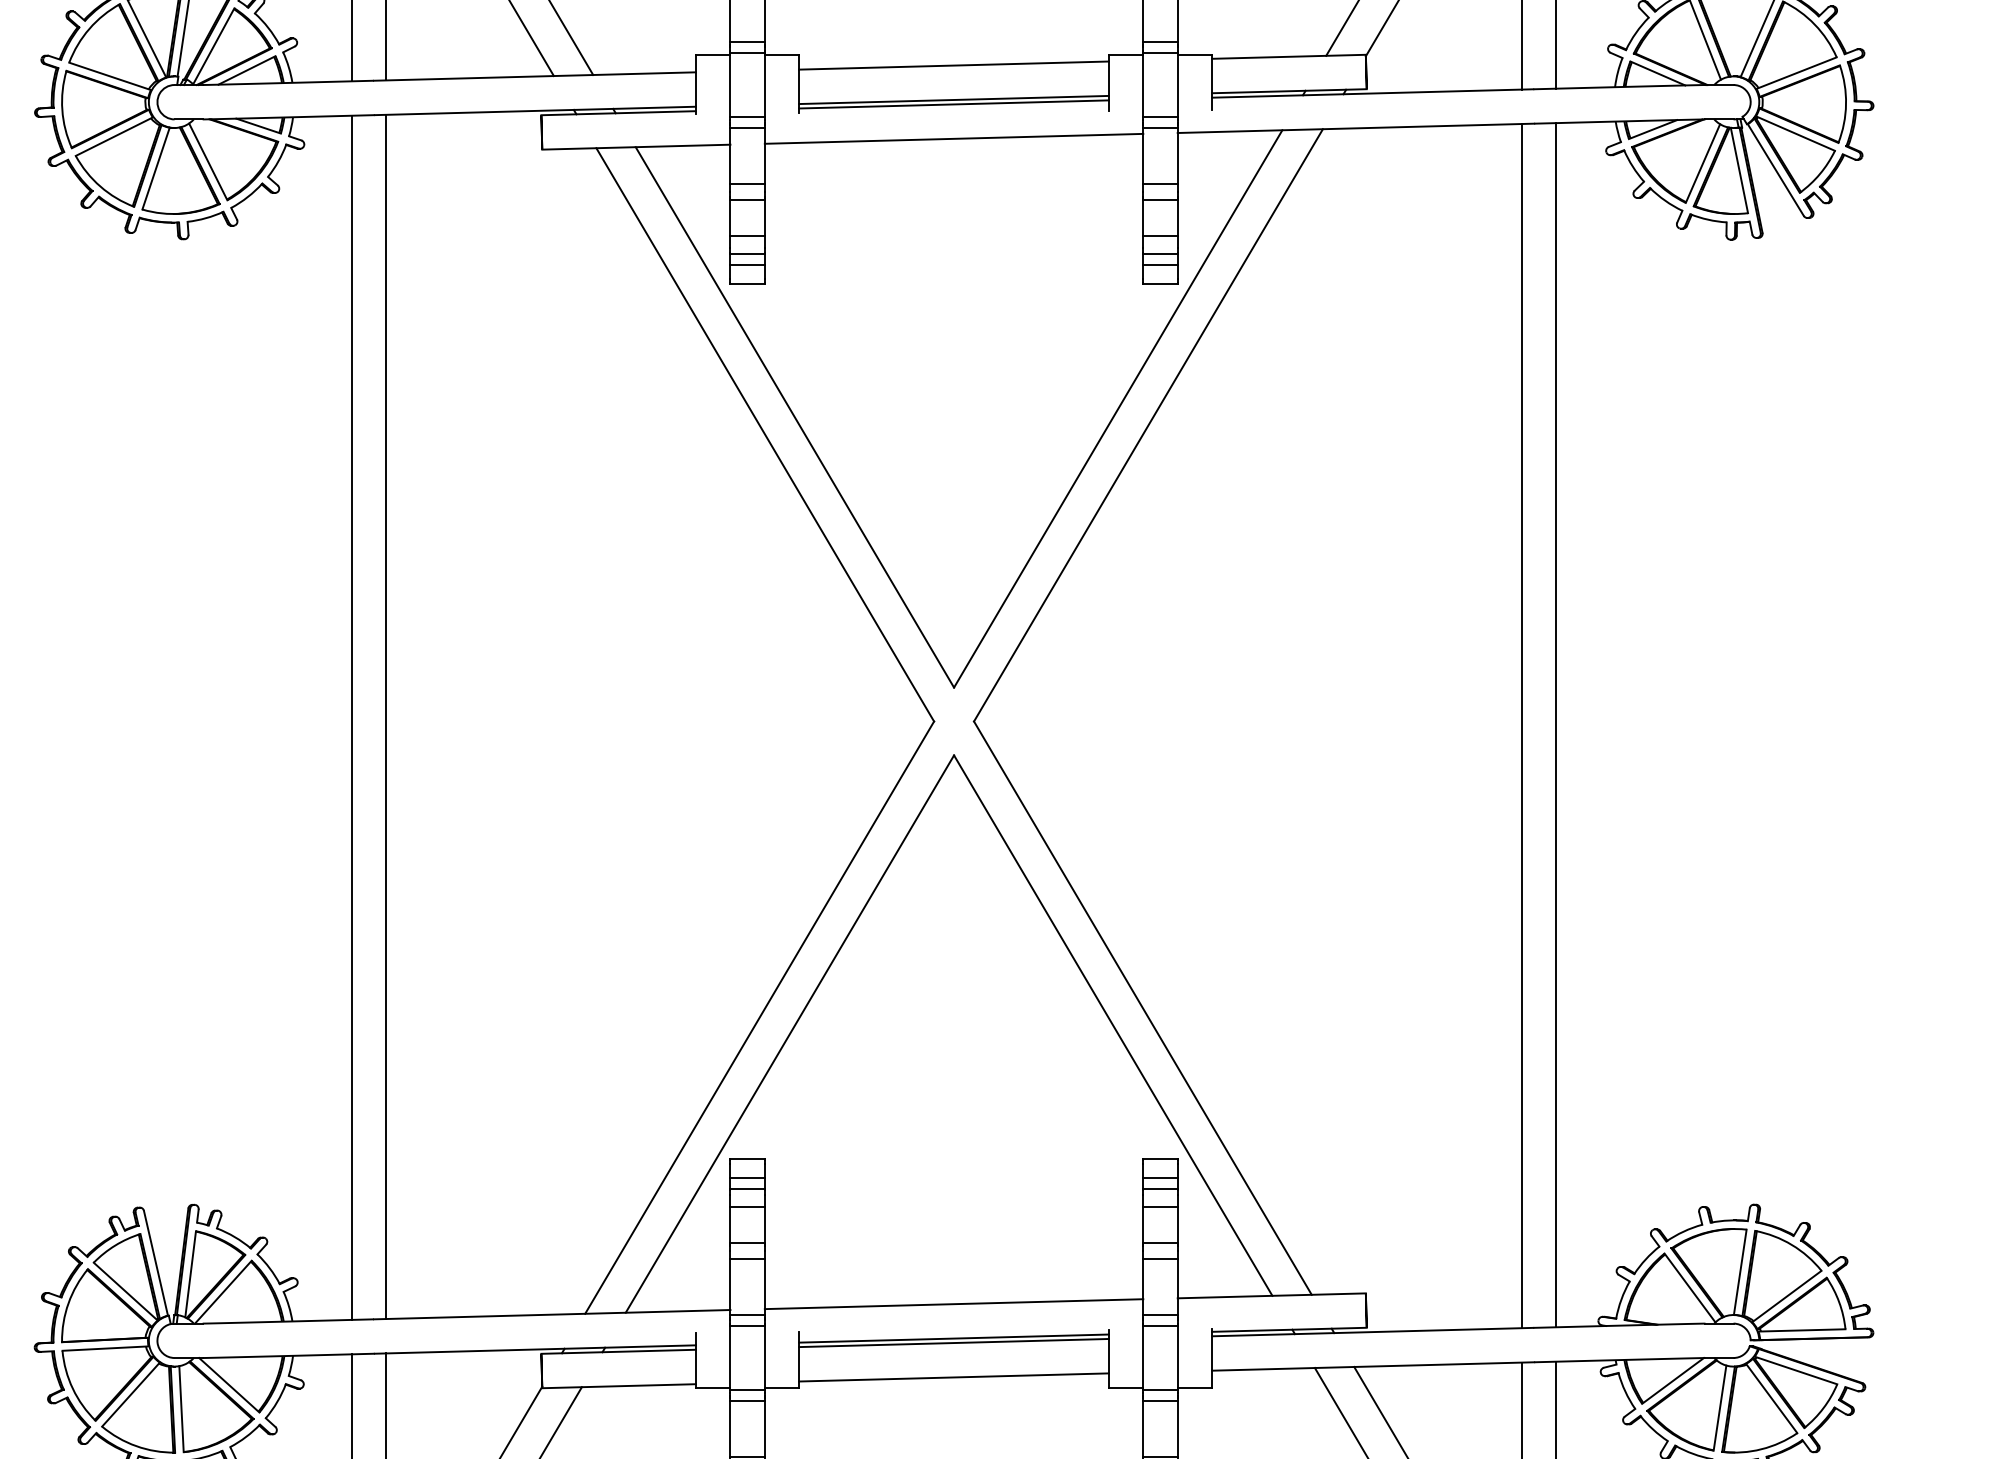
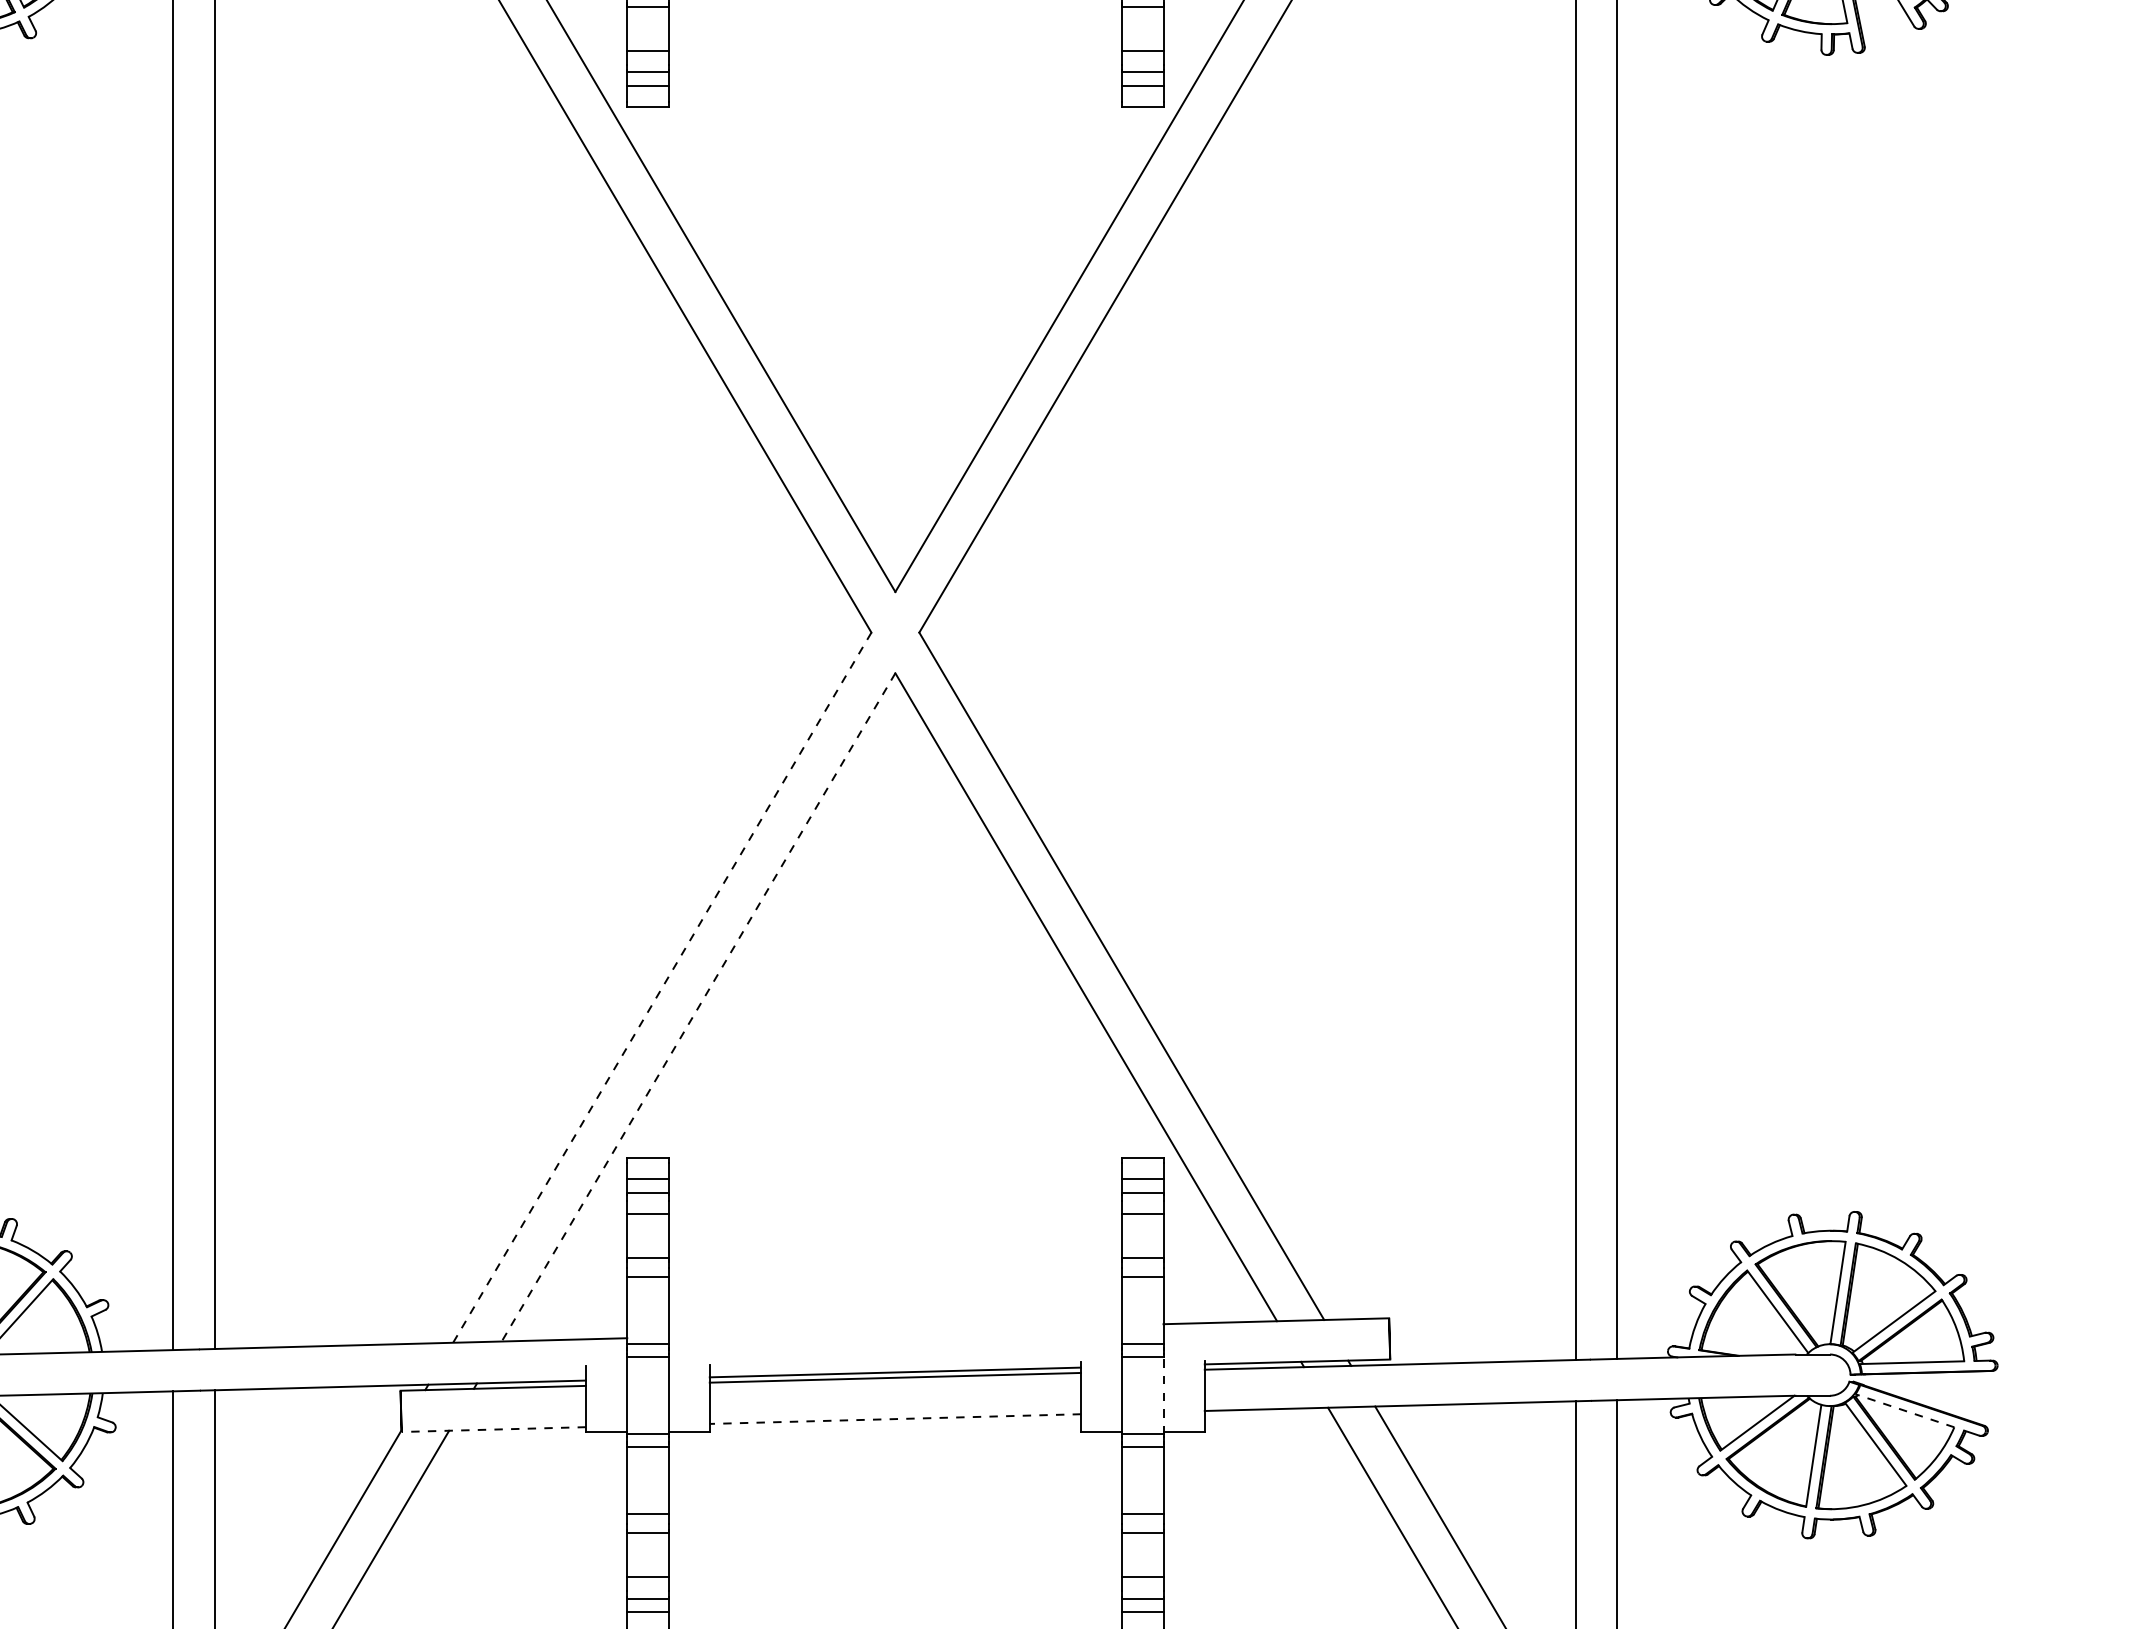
line: (759, 1017) -> (662, 987), solid -> dashed
line: (789, 1034) -> (698, 1007), solid -> dashed
line: (953, 1304) -> (894, 1331), removed
line: (1177, 1357) -> (1163, 1395), solid -> dashed
line: (1795, 1370) -> (1904, 1410), solid -> dashed
line: (954, 1377) -> (895, 1419), solid -> dashed
line: (619, 1386) -> (494, 1429), solid -> dashed

